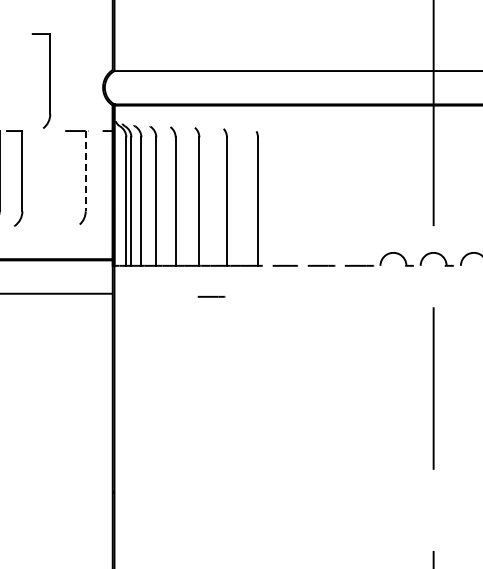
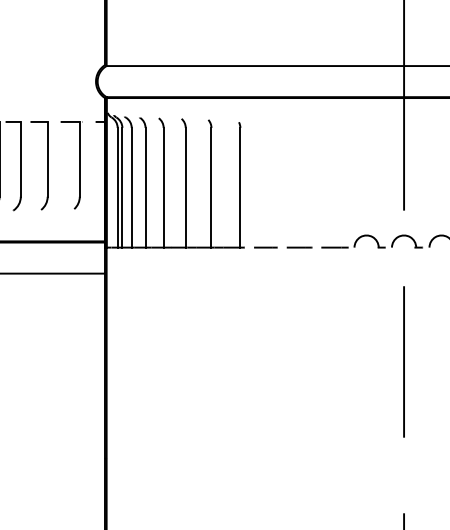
part: (49, 80) -> (46, 165), moved
line: (85, 171) -> (79, 159), dashed -> solid
line: (211, 296) -> (197, 276), removed

